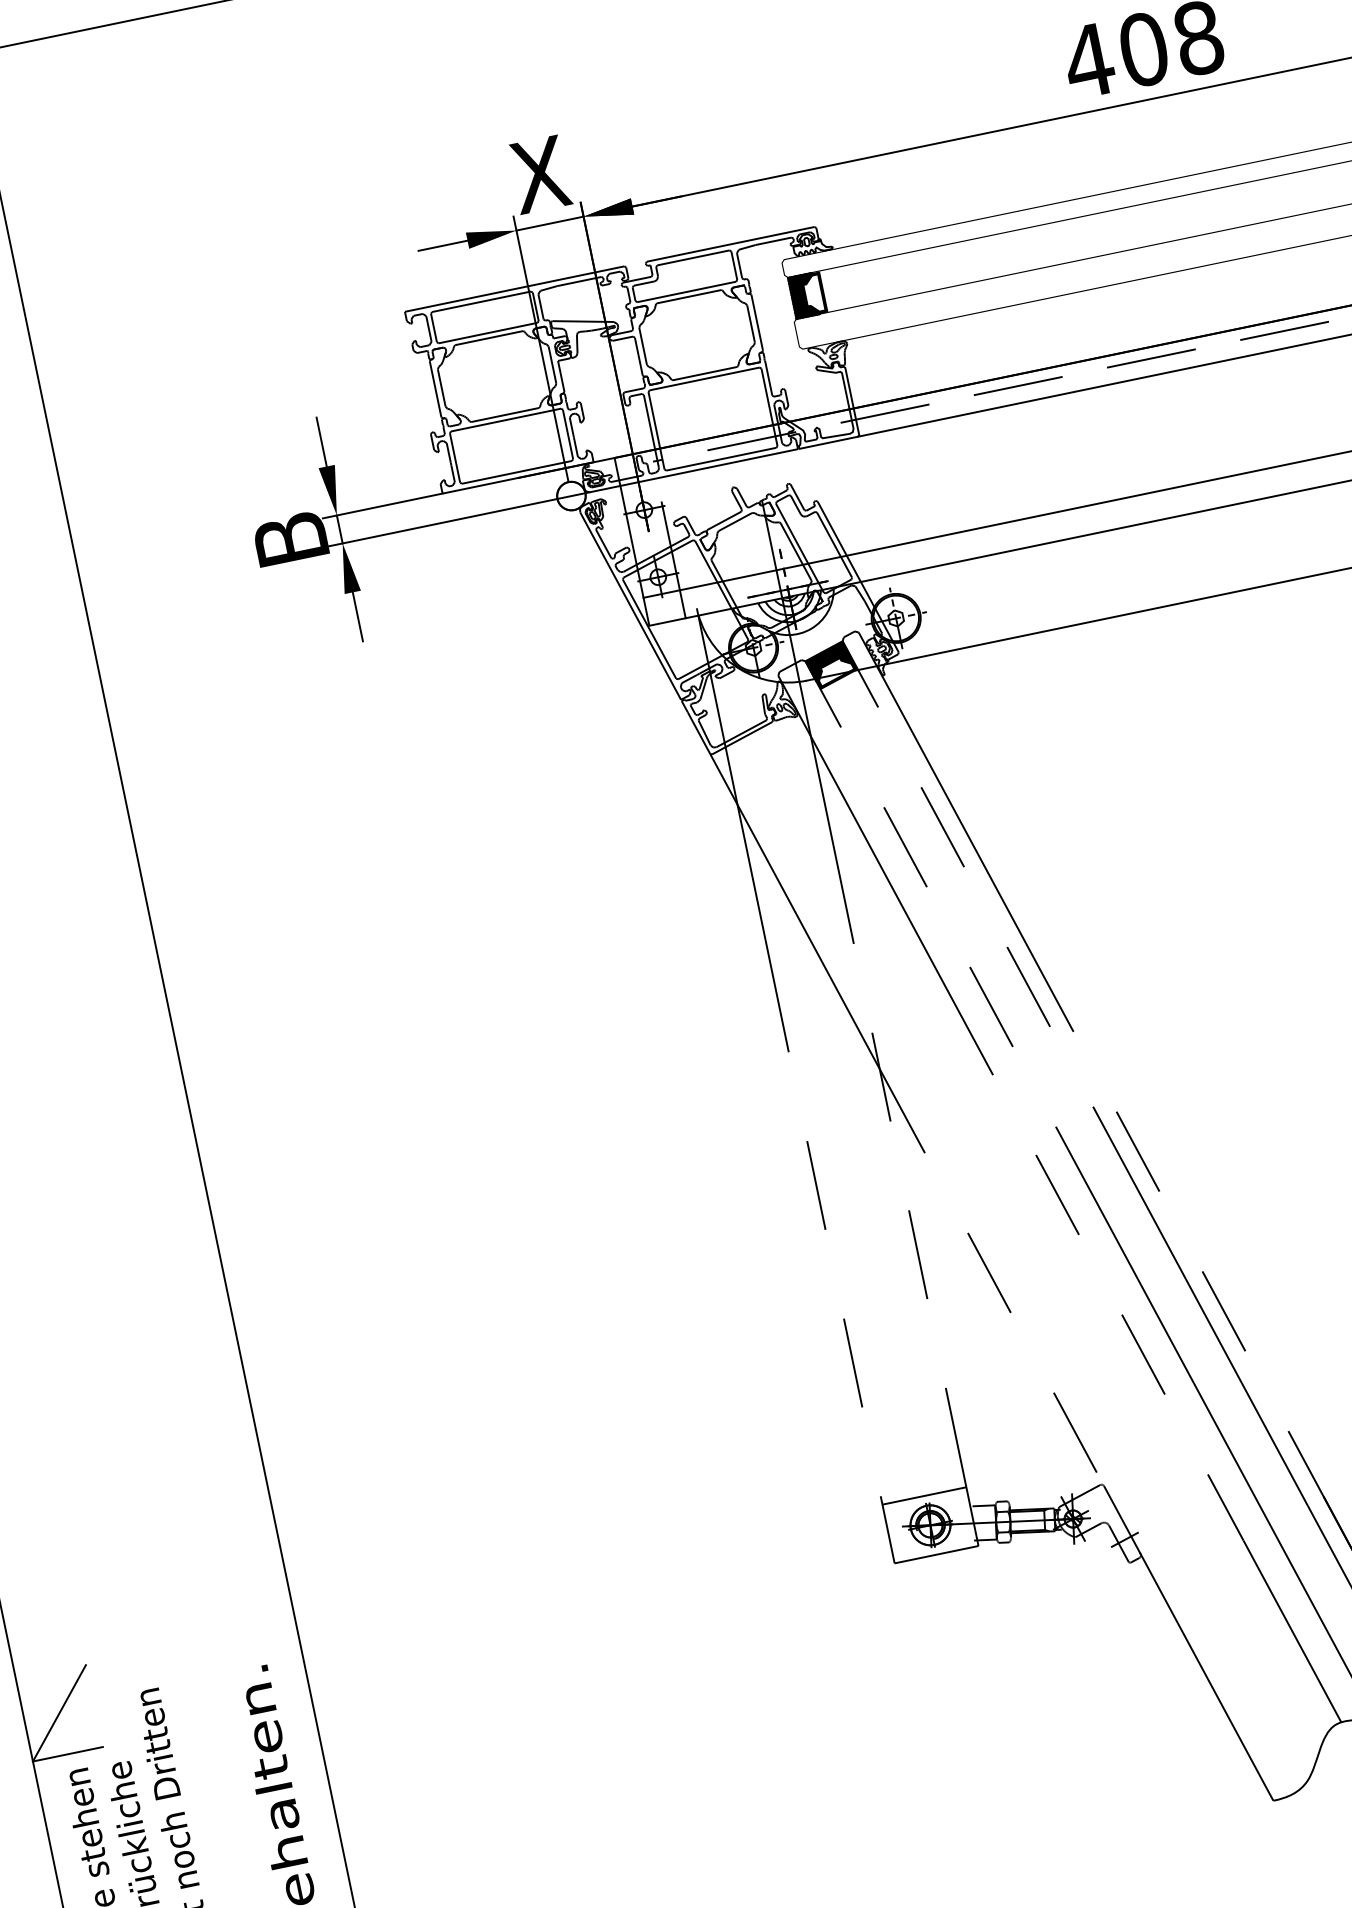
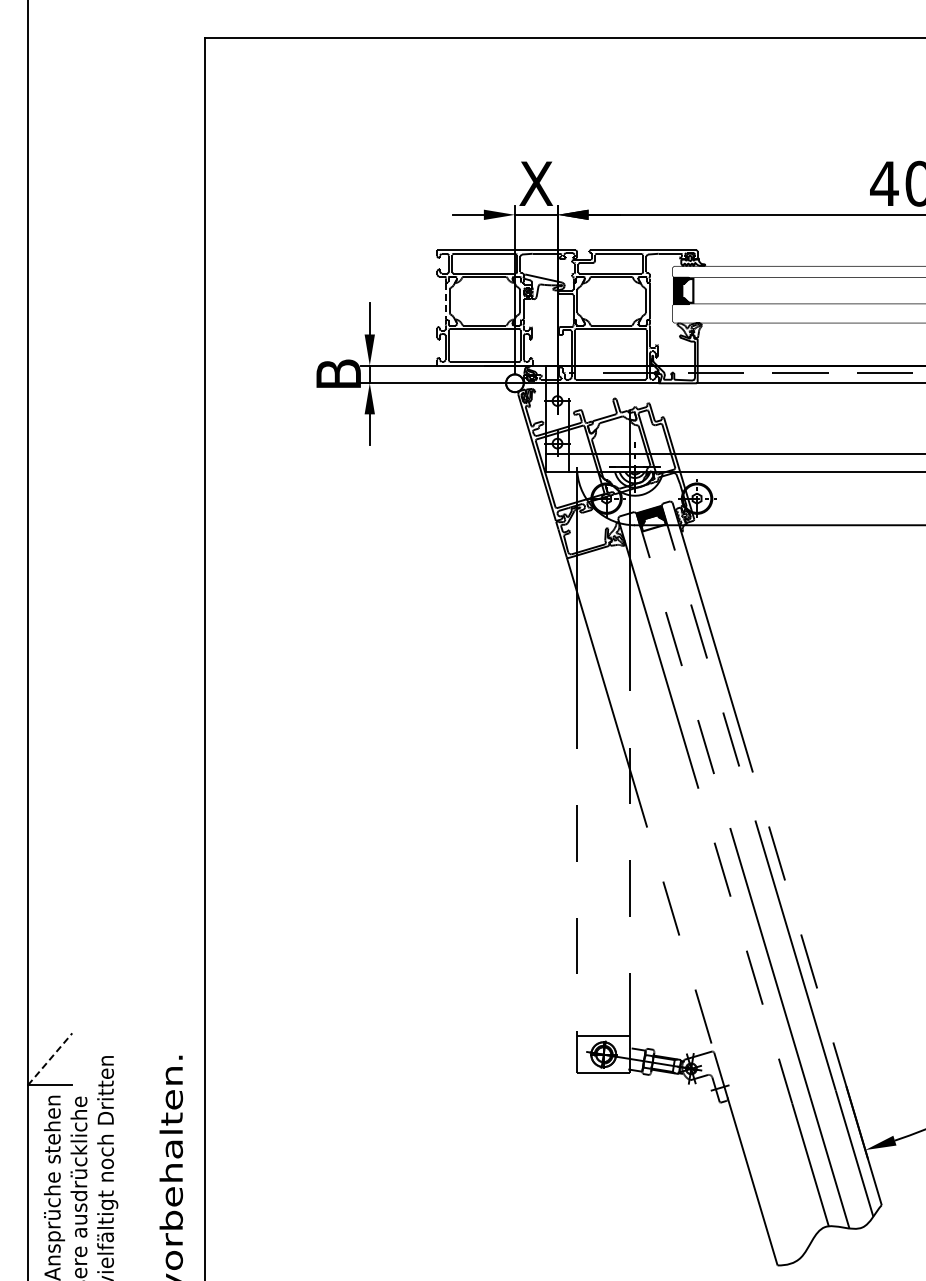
line: (435, 389) -> (445, 301), solid -> dashed
line: (59, 1711) -> (50, 1058), solid -> dashed

